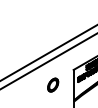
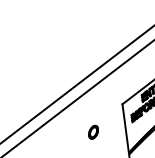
part: (53, 84) -> (93, 131), size x0.6

